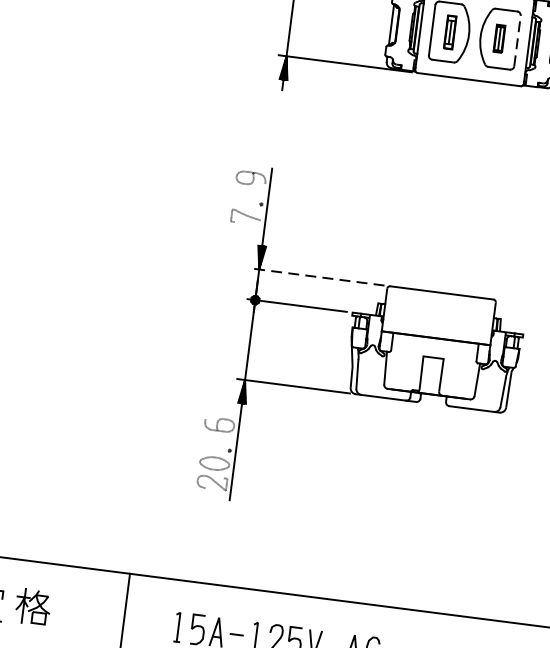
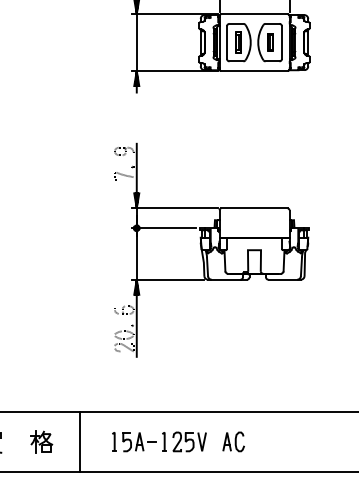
line: (516, 40) -> (281, 42), dashed -> solid
line: (317, 277) -> (174, 208), dashed -> solid
part: (32, 606) -> (41, 441), moved

